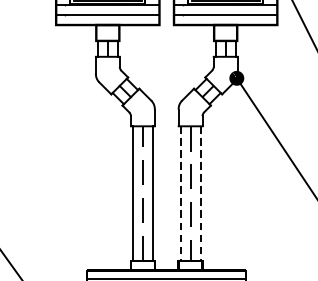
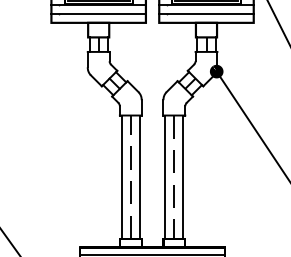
line: (180, 194) -> (165, 177), dashed -> solid
line: (200, 194) -> (183, 177), dashed -> solid

